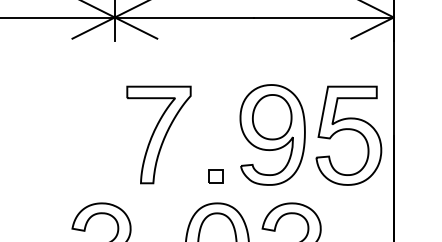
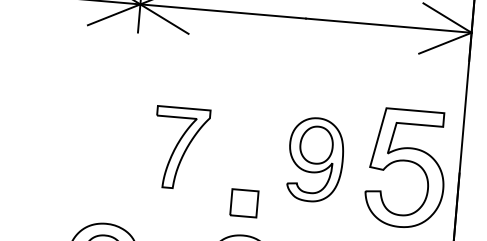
part: (158, 134) -> (180, 147), size x0.7
part: (272, 134) -> (315, 159), size x0.7
part: (215, 176) -> (243, 203), size x1.6

